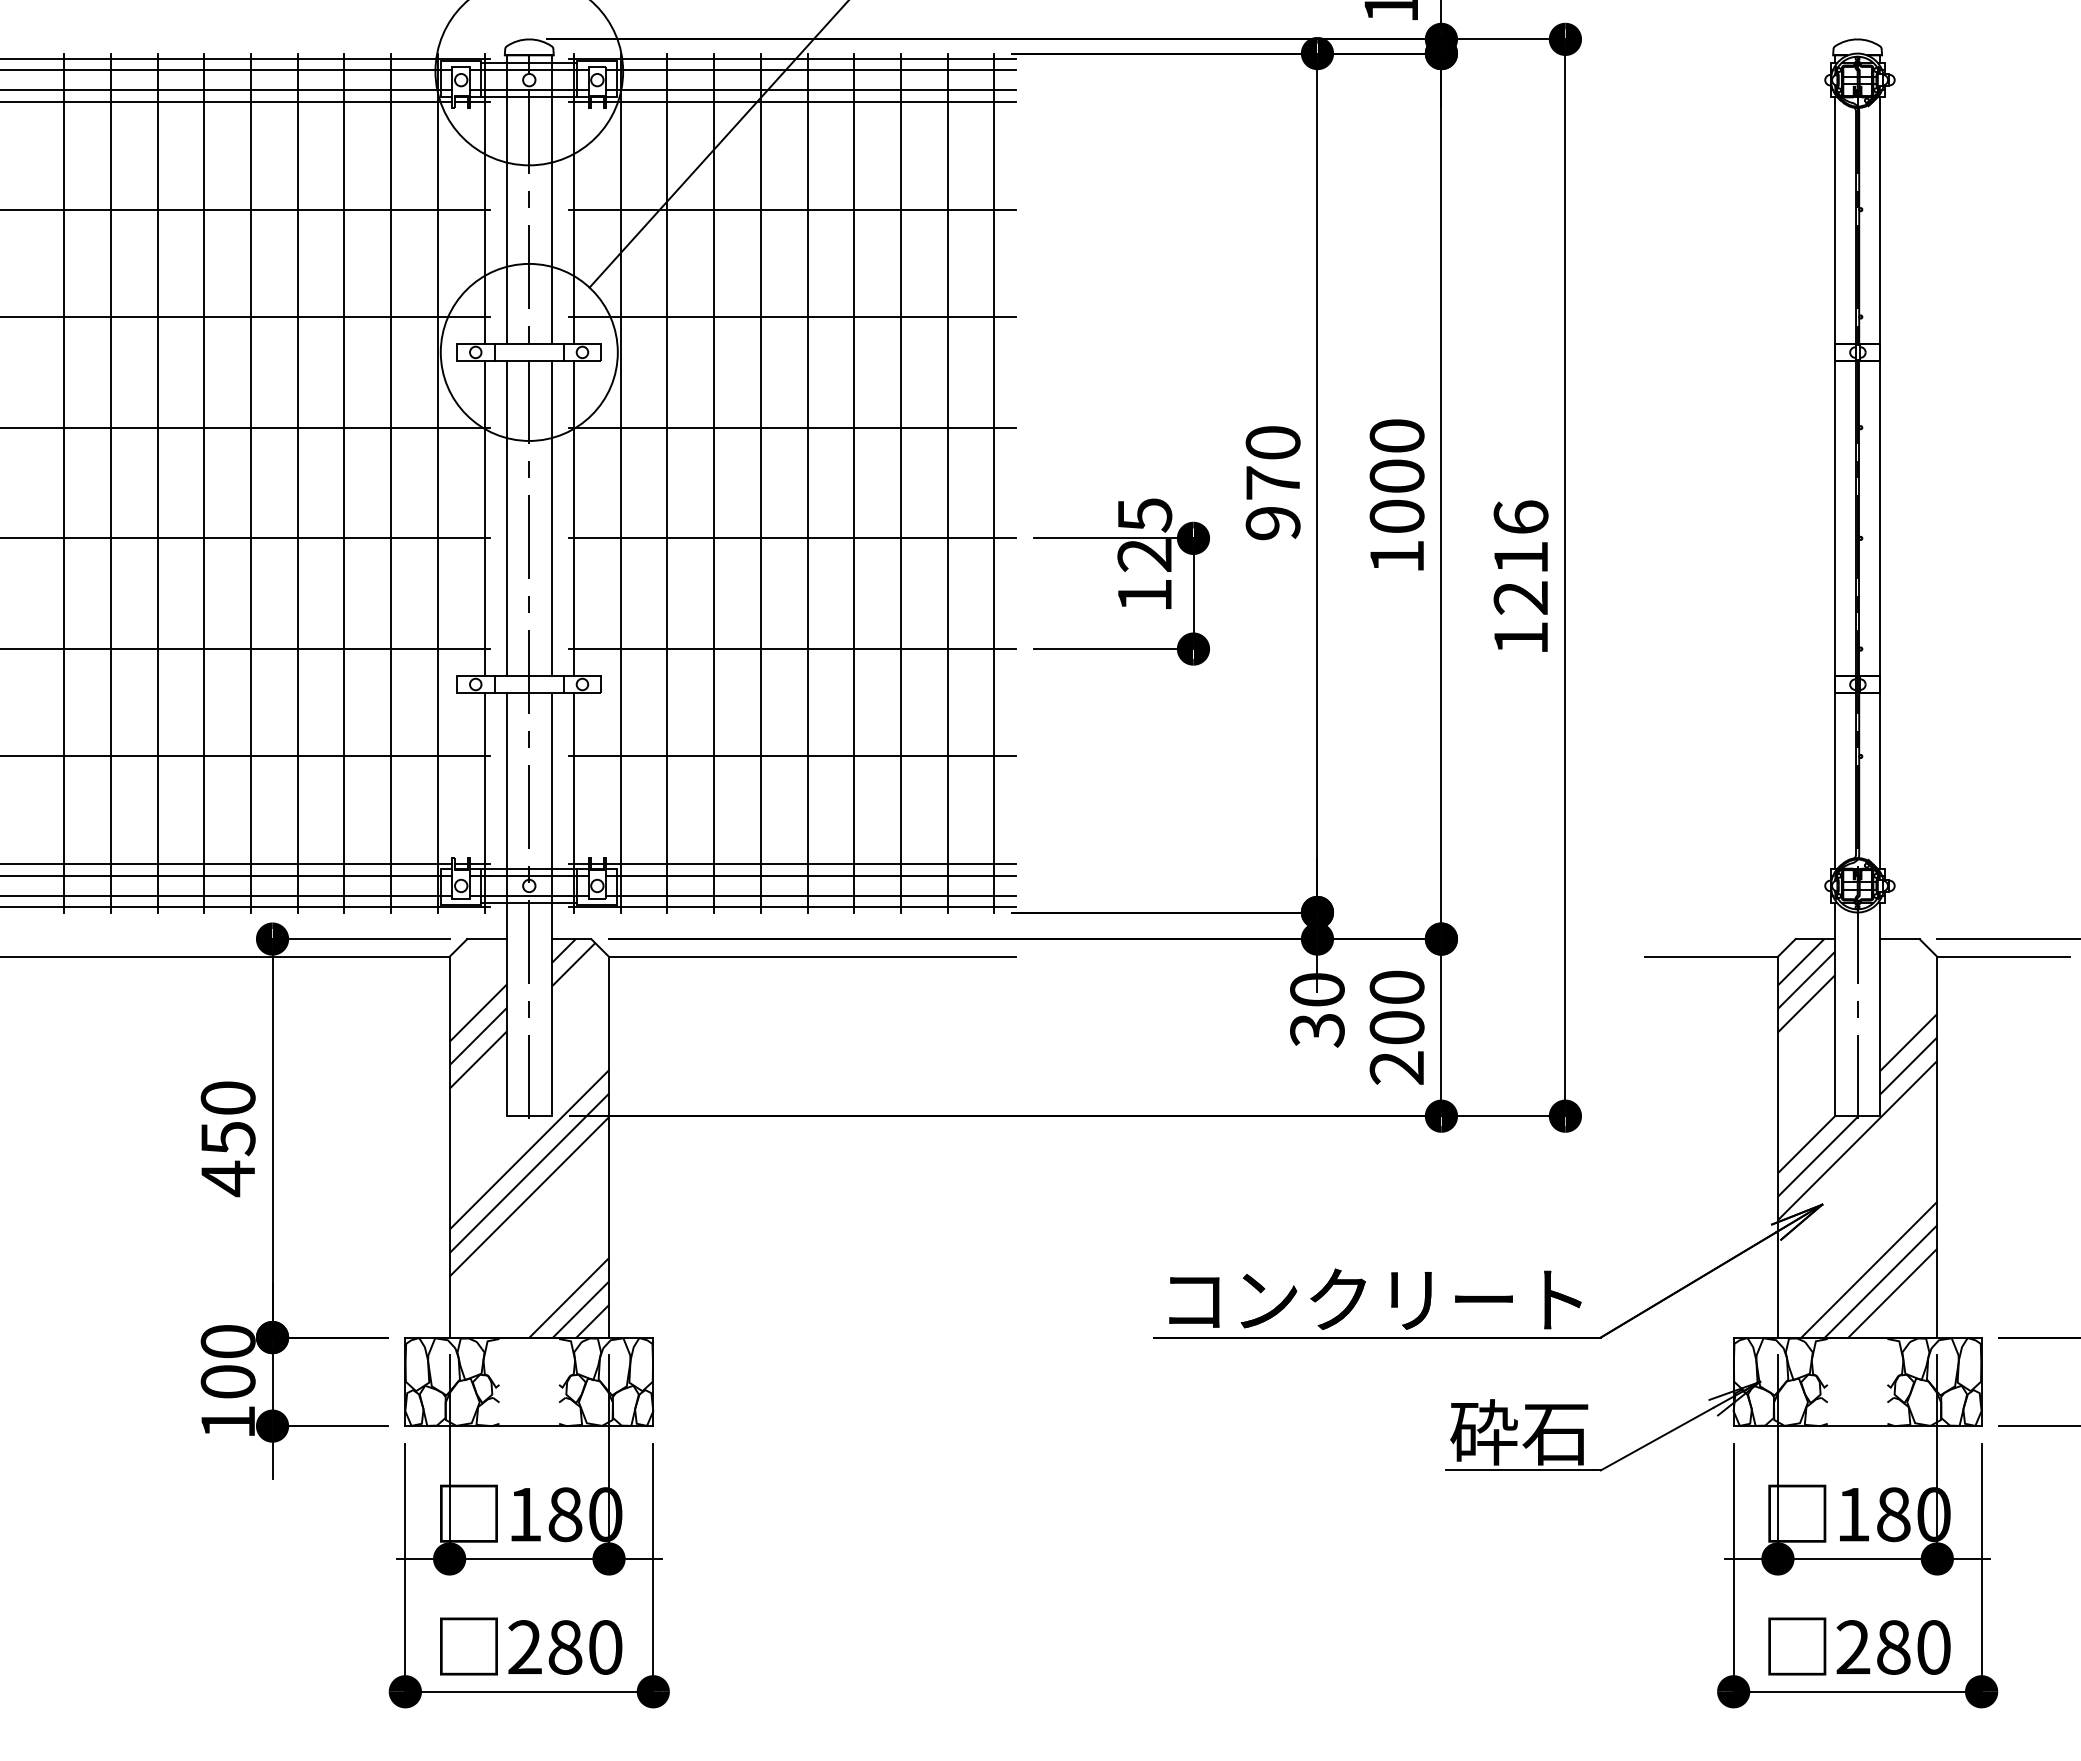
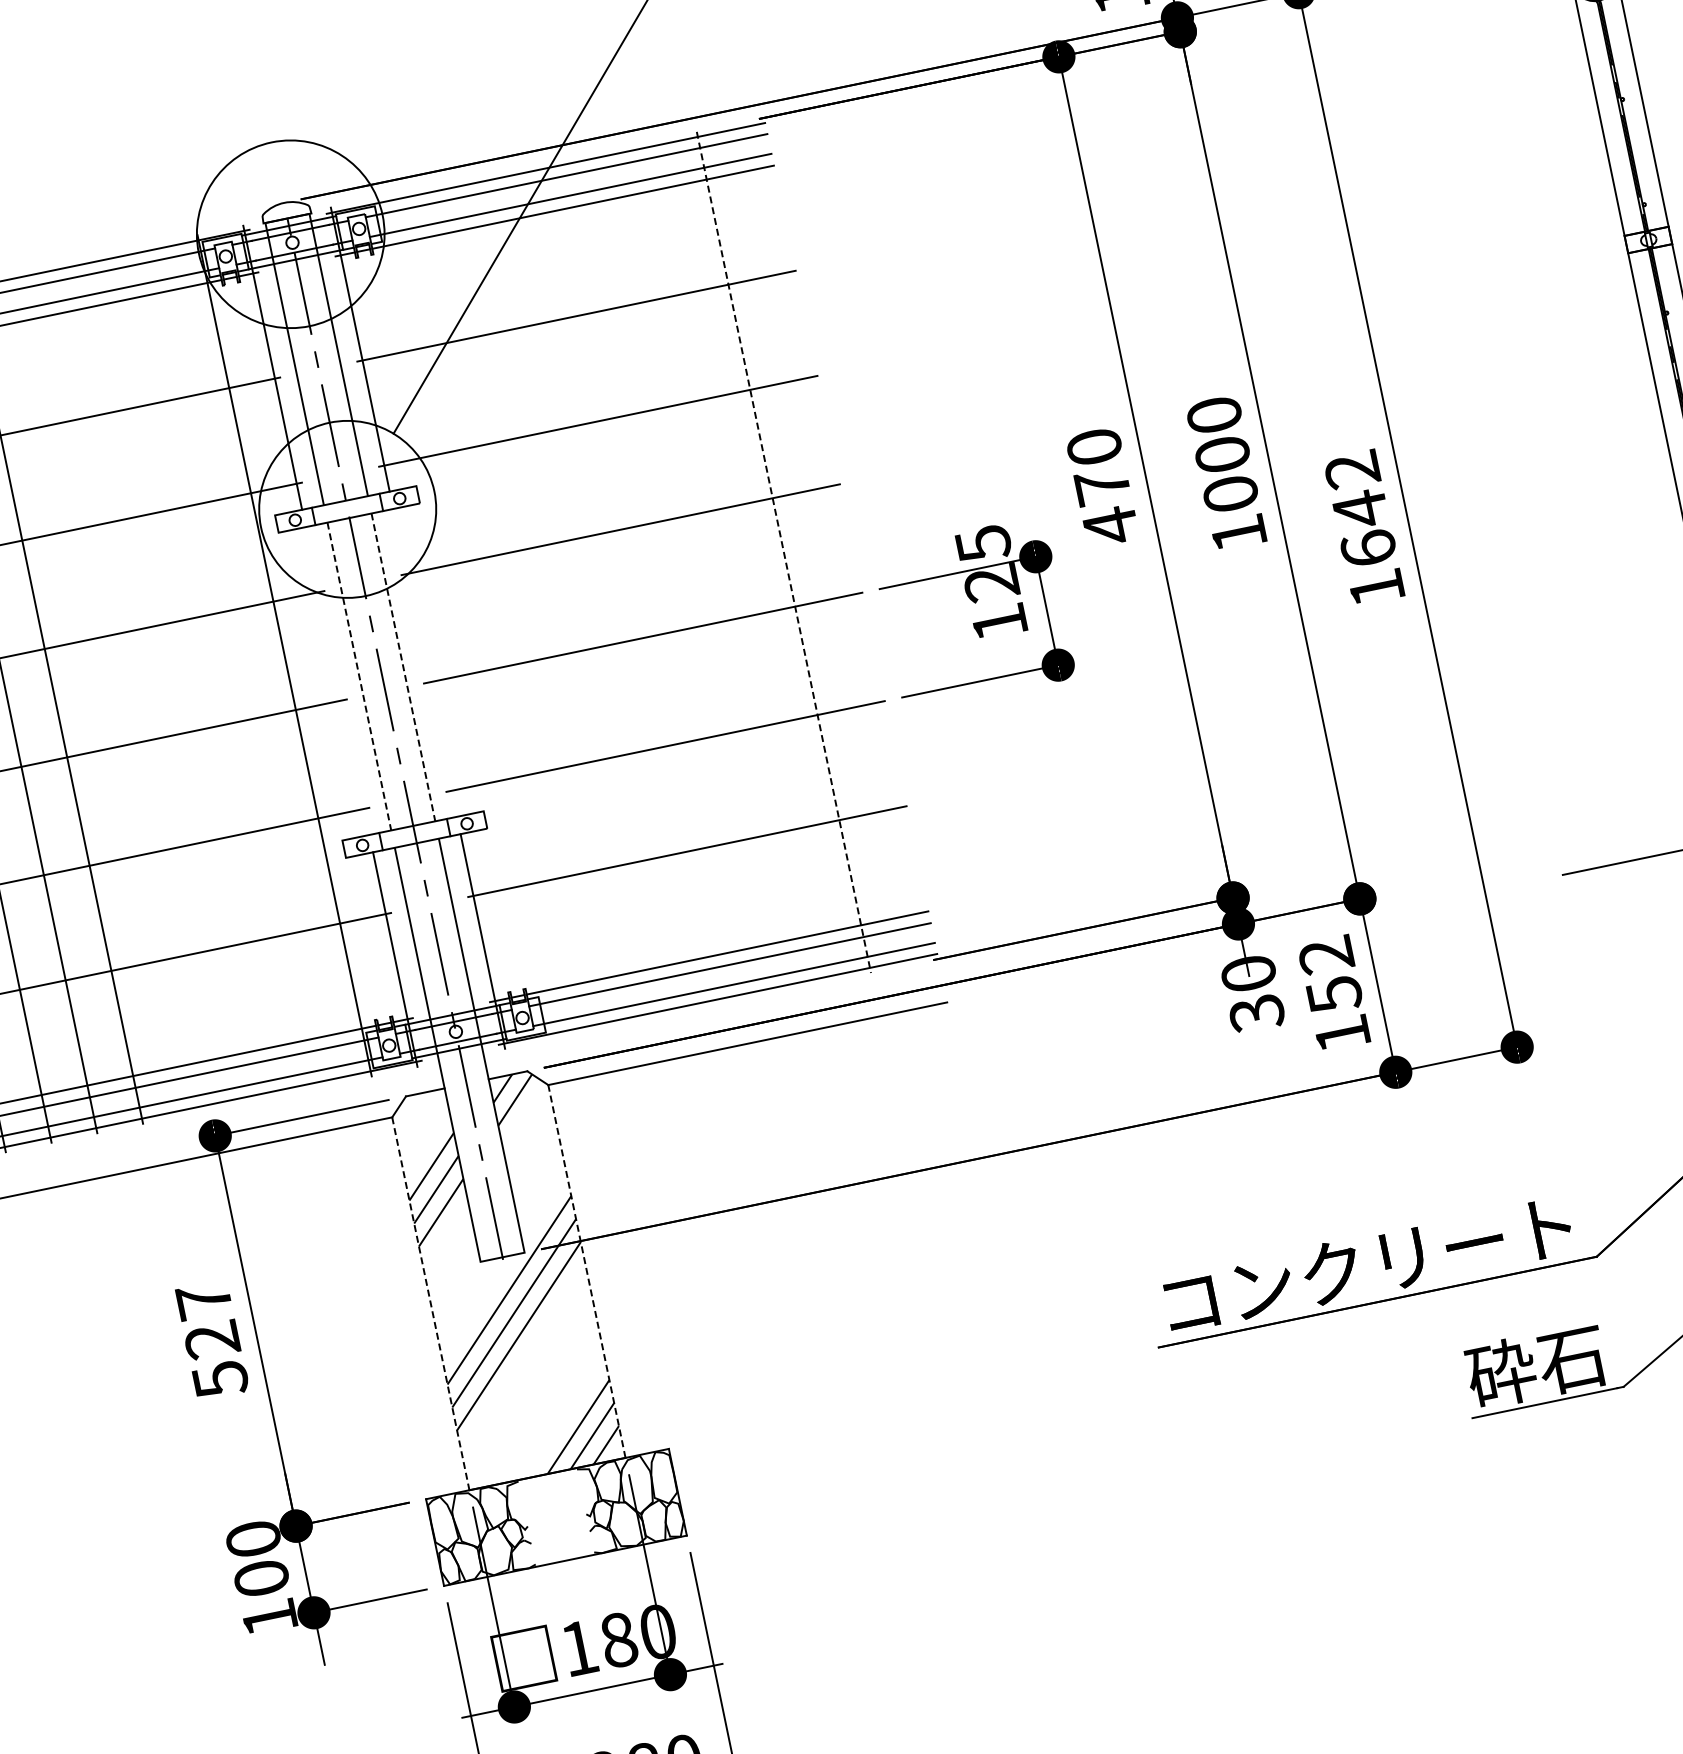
line: (251, 482) -> (102, 693), removed
line: (297, 482) -> (147, 683), removed
line: (344, 482) -> (193, 674), removed
line: (391, 482) -> (239, 664), removed
line: (620, 482) -> (463, 618), removed
line: (667, 482) -> (509, 608), removed
line: (714, 482) -> (555, 599), removed
line: (760, 482) -> (600, 589), removed
line: (807, 482) -> (646, 580), removed
line: (854, 482) -> (692, 570), removed
line: (901, 482) -> (738, 561), removed
line: (994, 482) -> (829, 542), removed
line: (947, 483) -> (783, 552), solid -> dashed
line: (484, 518) -> (337, 681), removed
line: (506, 518) -> (359, 676), solid -> dashed
line: (551, 518) -> (403, 667), solid -> dashed
line: (574, 518) -> (425, 662), removed
text: (1272, 523) -> (1110, 526), 970 -> 470
text: (1520, 557) -> (1359, 509), 1216 -> 1642
text: (1396, 1027) -> (1333, 994), 200 -> 152
text: (227, 1139) -> (211, 1341), 450 -> 527
line: (609, 1146) -> (587, 1270), solid -> dashed
line: (449, 1147) -> (430, 1304), solid -> dashed

